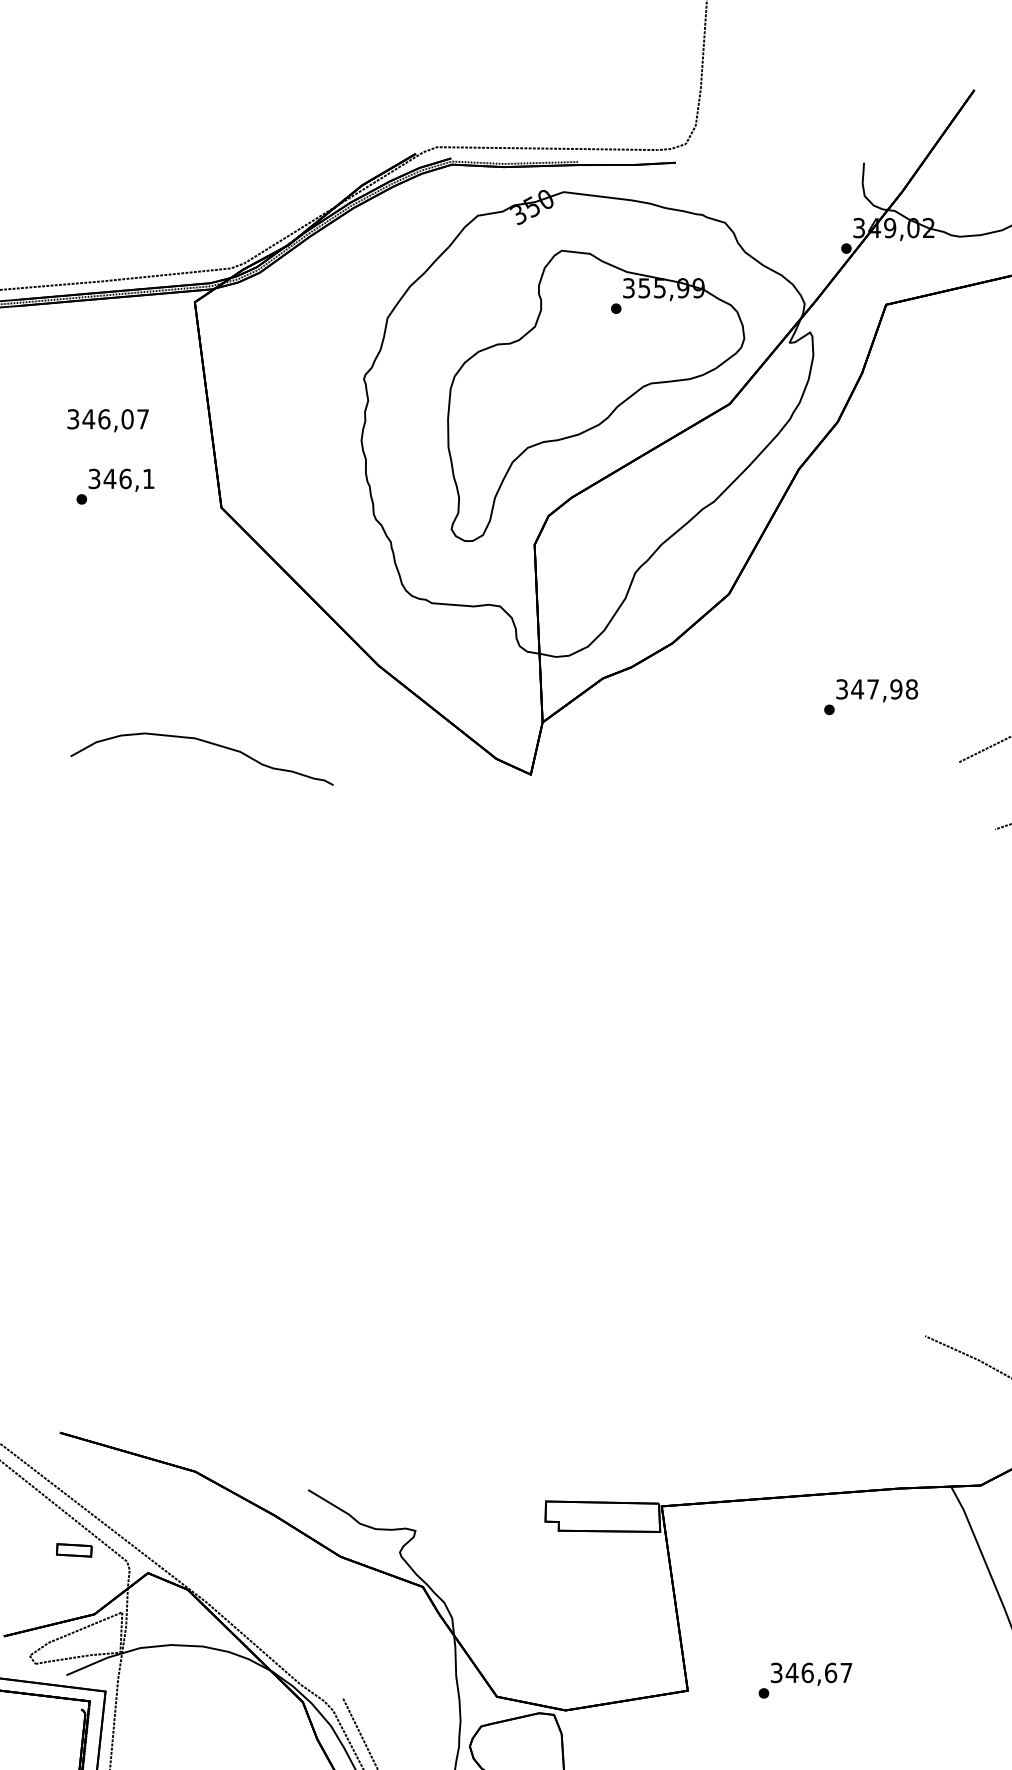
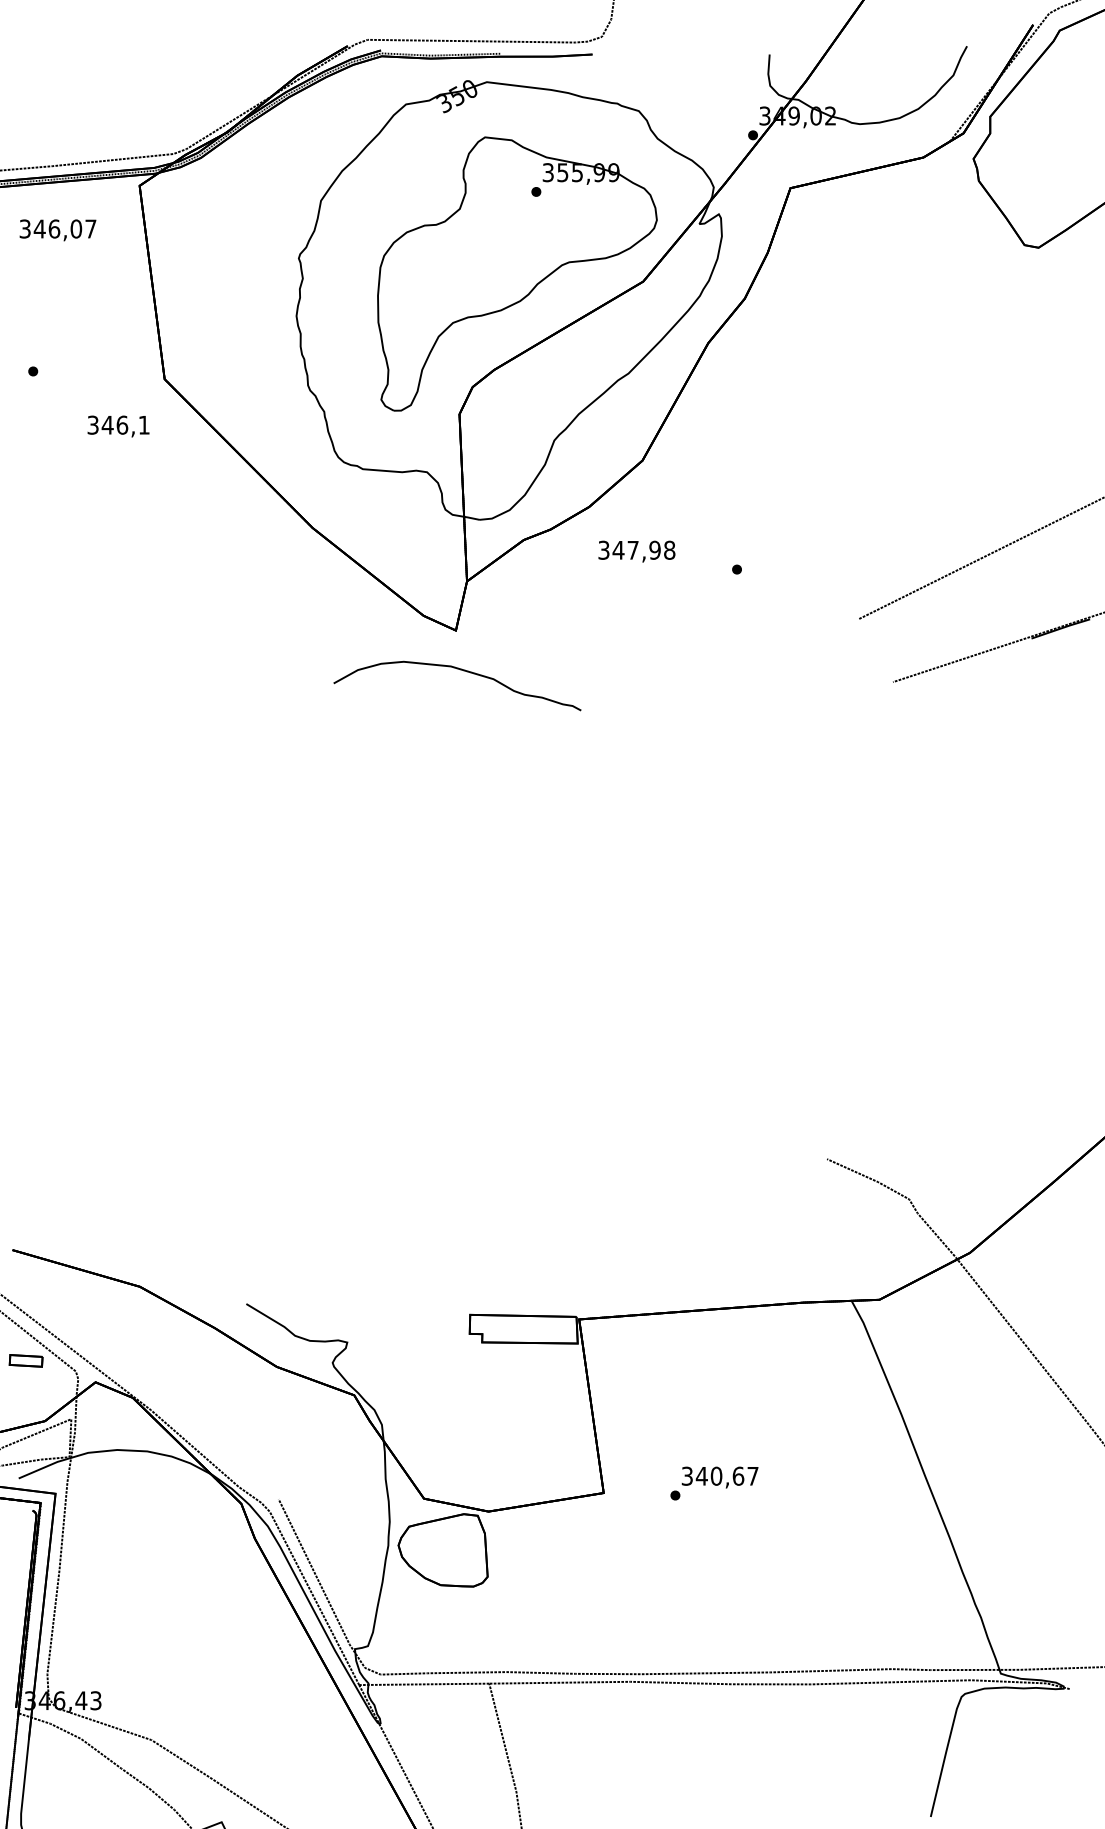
text: (107, 420) -> (57, 230), moved
text: (121, 480) -> (118, 426), moved
text: (876, 690) -> (636, 551), moved
curve: (208, 743) -> (463, 671), moved
text: (807, 1672) -> (716, 1475), 346,67 -> 340,67

